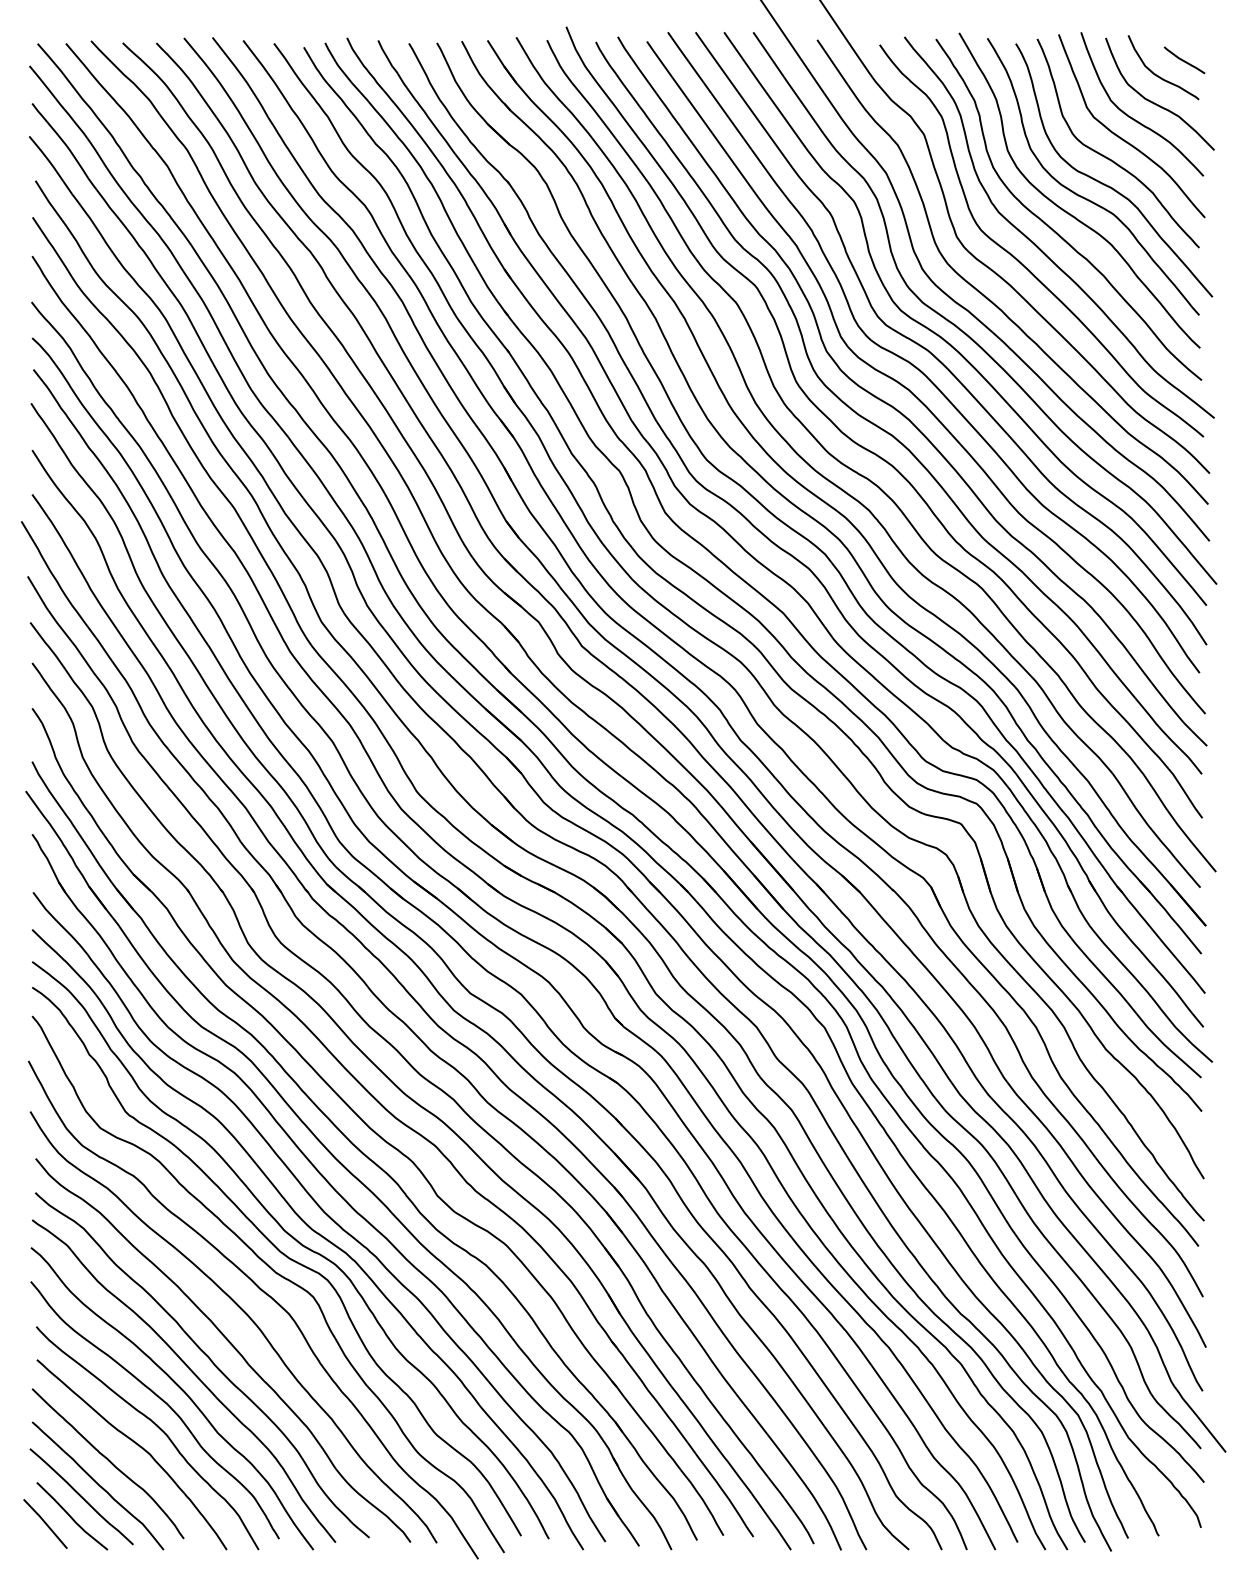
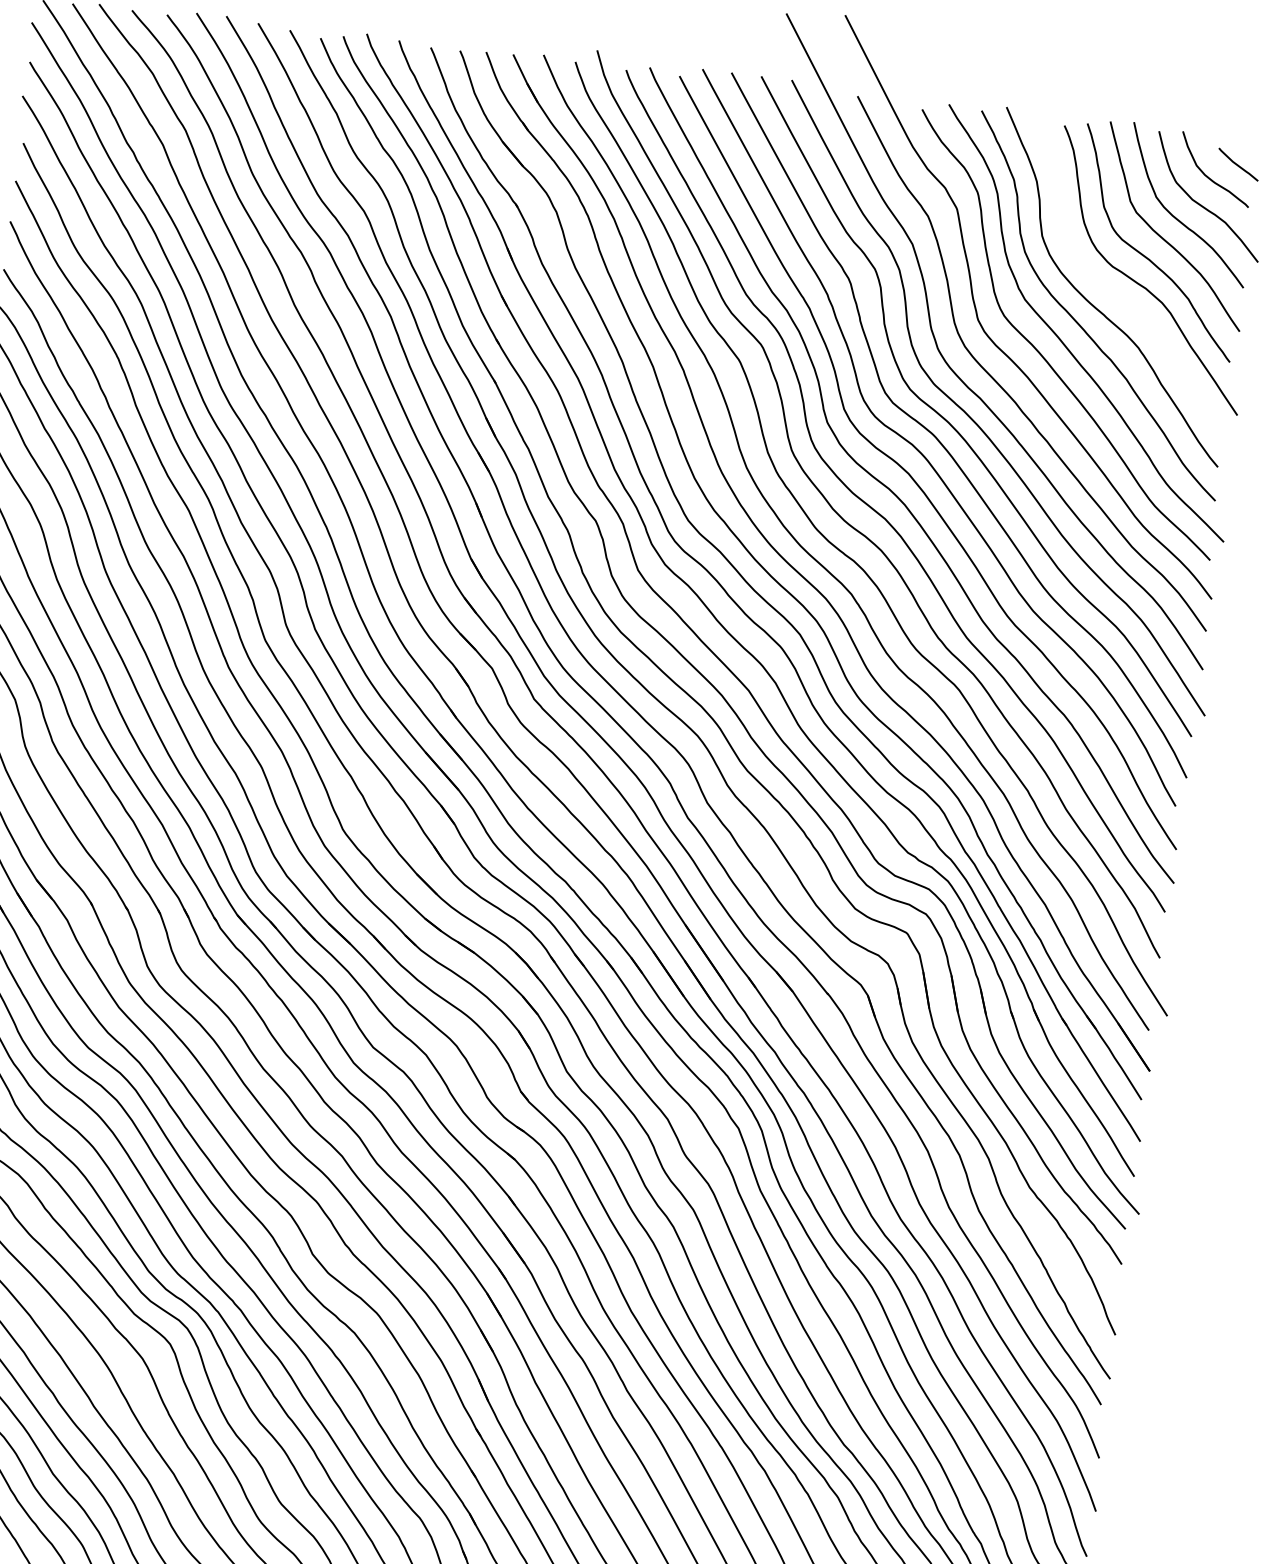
curve: (1083, 196) -> (1115, 293), removed

